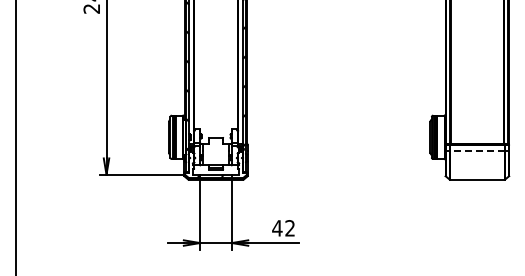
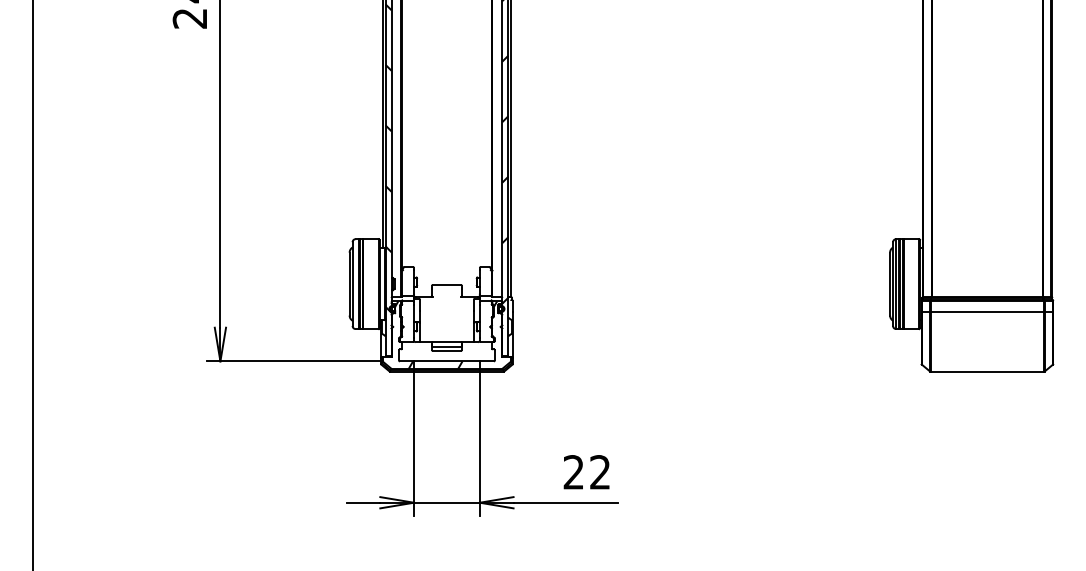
line: (476, 150) -> (985, 311), dashed -> solid
text: (277, 228) -> (574, 472), 42 -> 22

